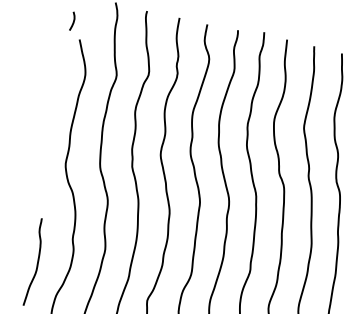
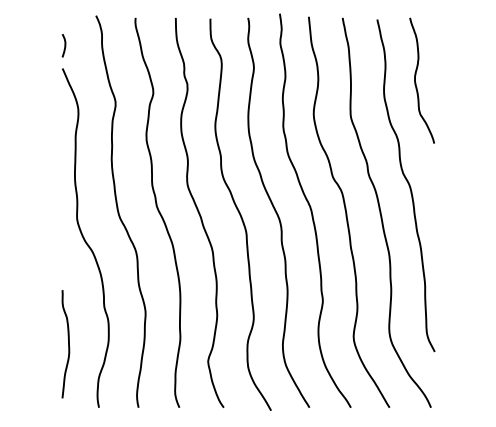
curve: (73, 21) -> (64, 45), moved

